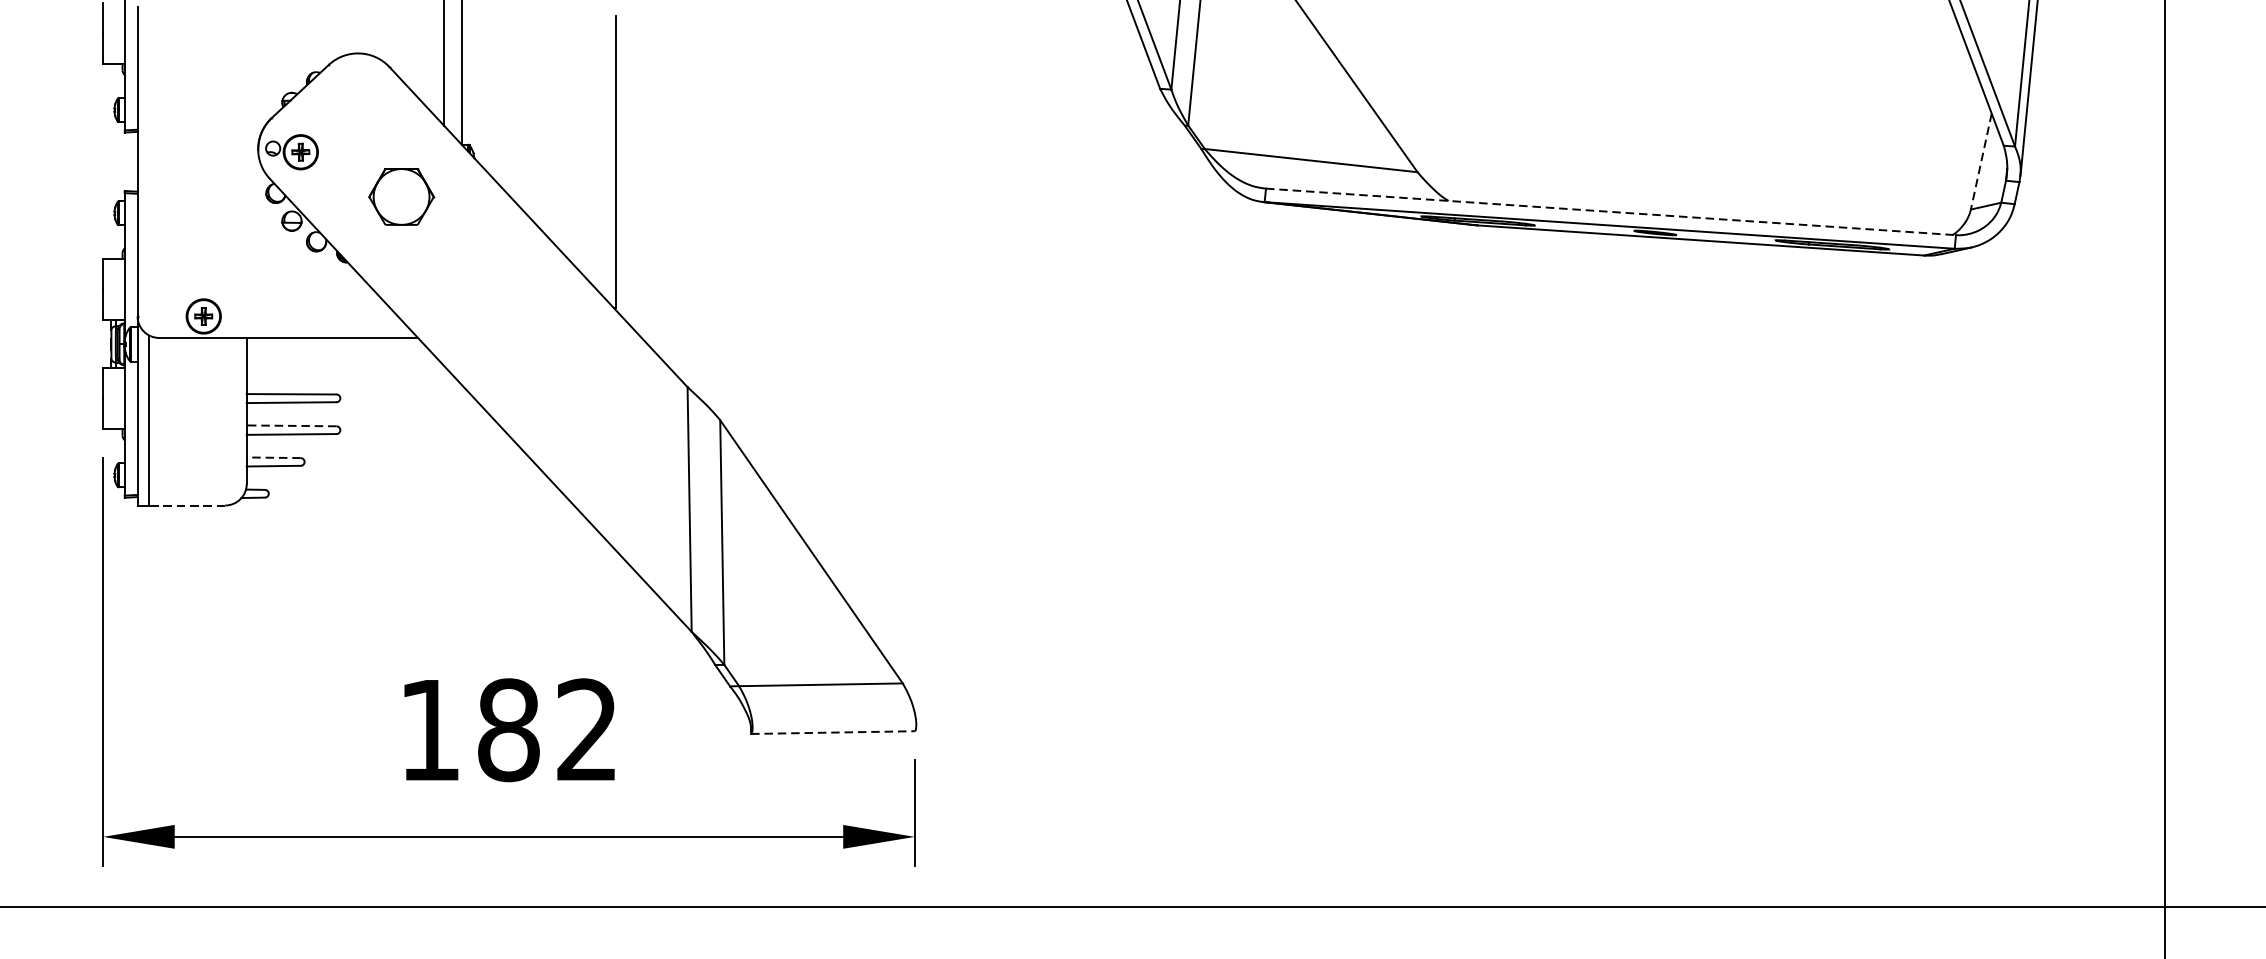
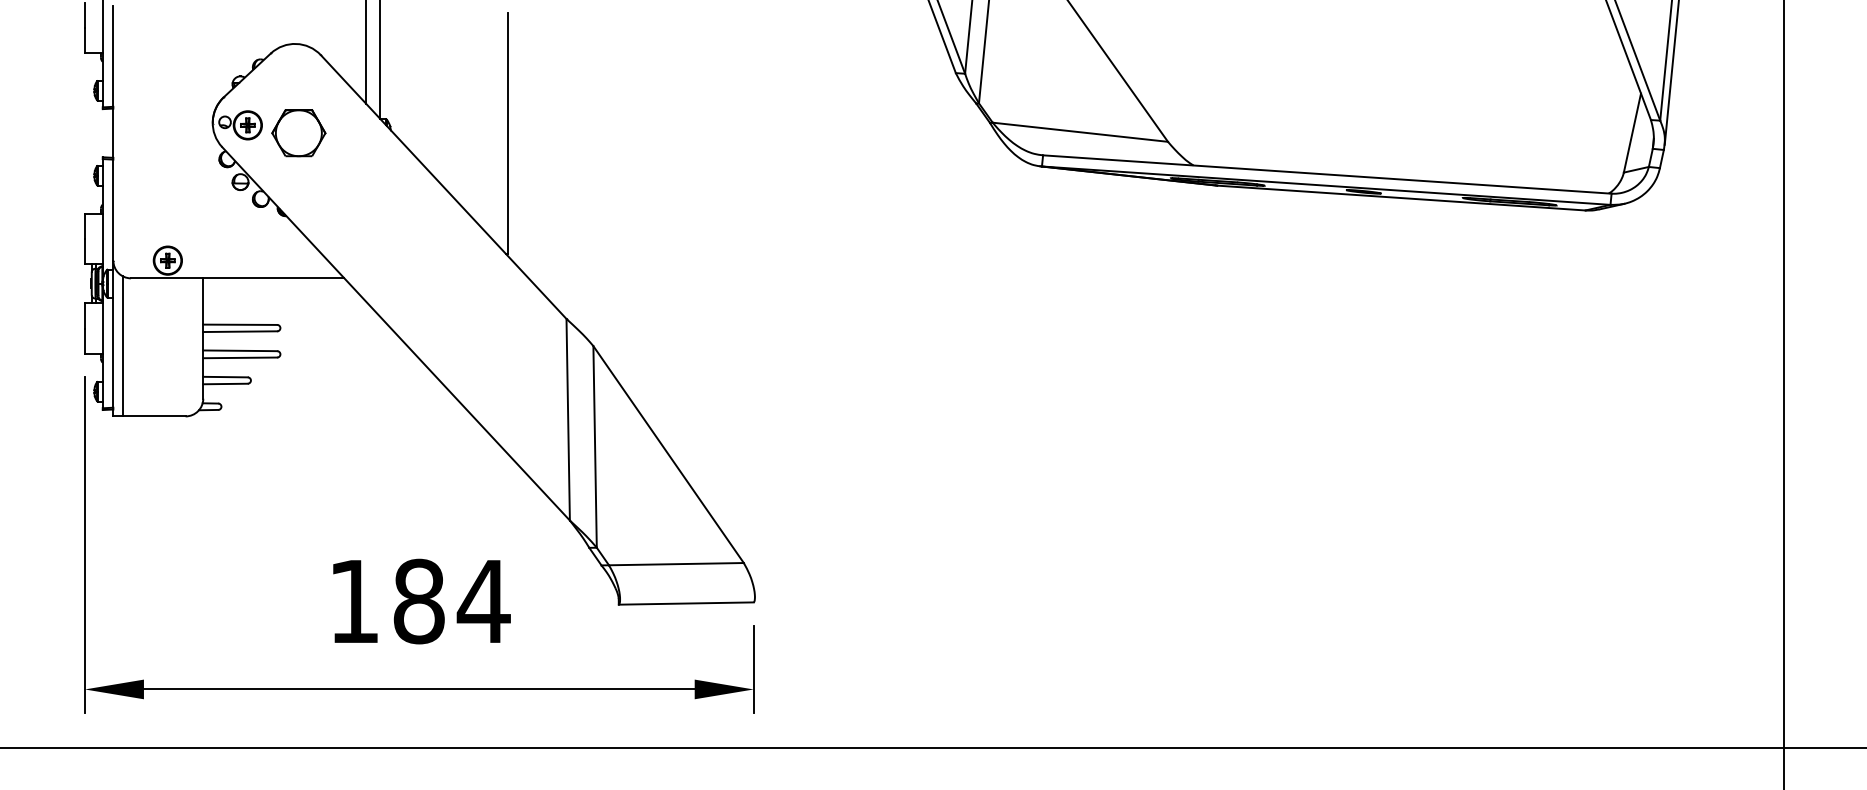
line: (1981, 162) -> (1632, 133), dashed -> solid
part: (401, 197) -> (298, 133), moved
line: (1611, 211) -> (1327, 174), dashed -> solid
line: (291, 425) -> (240, 350), dashed -> solid
line: (273, 458) -> (225, 377), dashed -> solid
line: (186, 505) -> (153, 416), dashed -> solid
text: (586, 728) -> (483, 600), 182 -> 184
line: (833, 732) -> (686, 603), dashed -> solid

